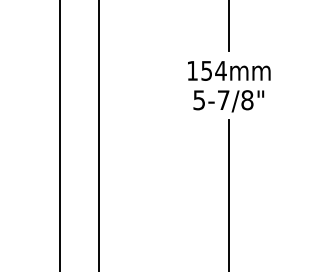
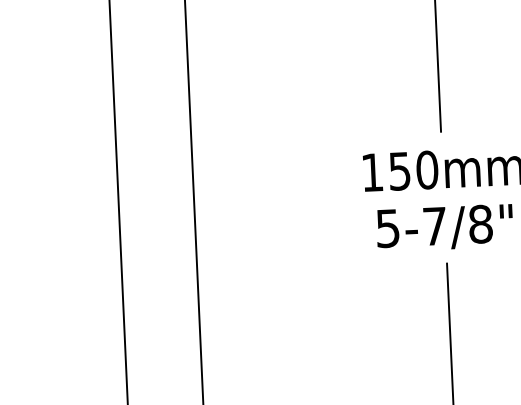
text: (220, 70) -> (426, 169), 154 -> 150

